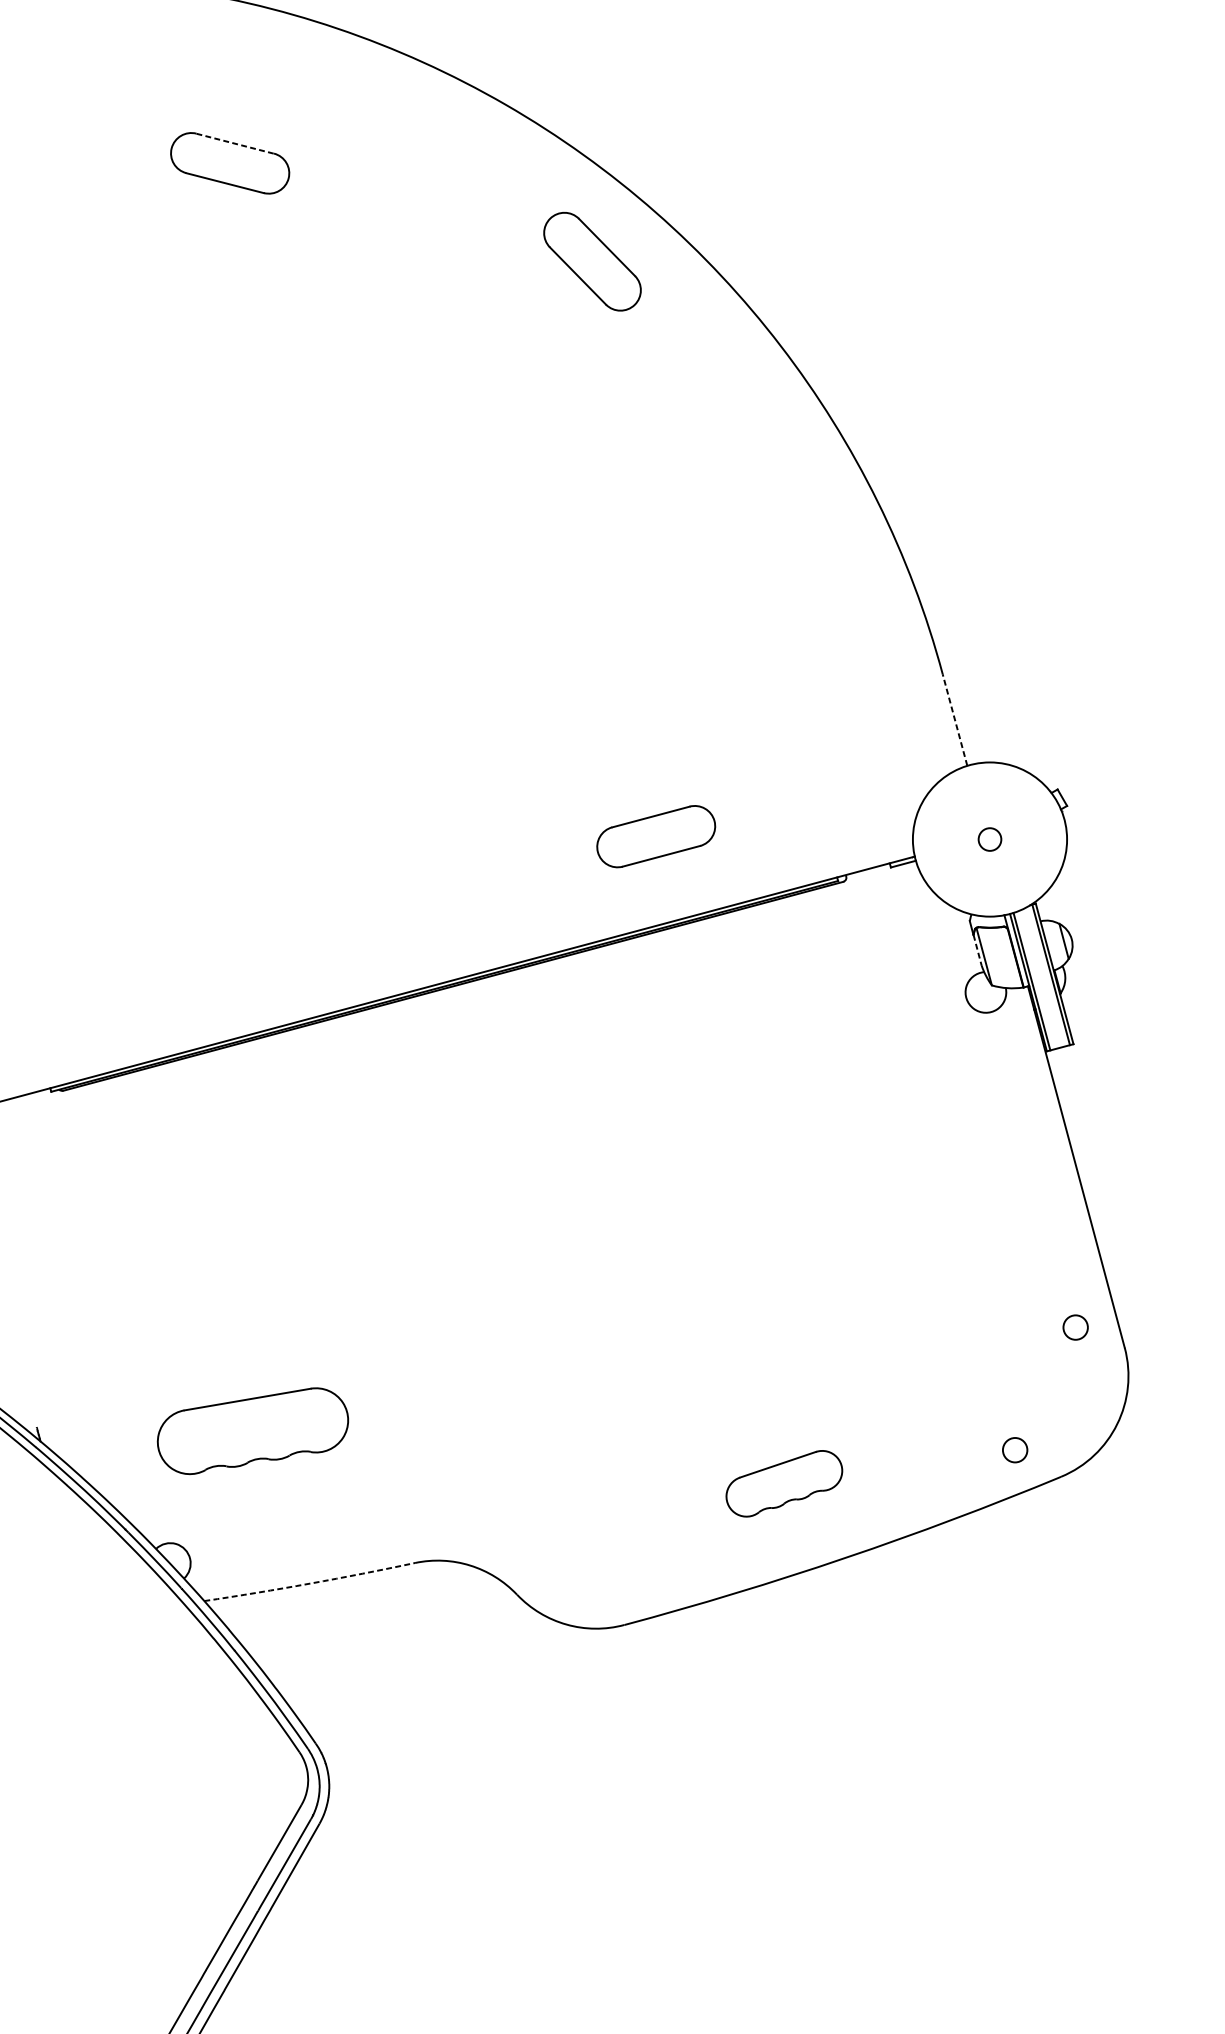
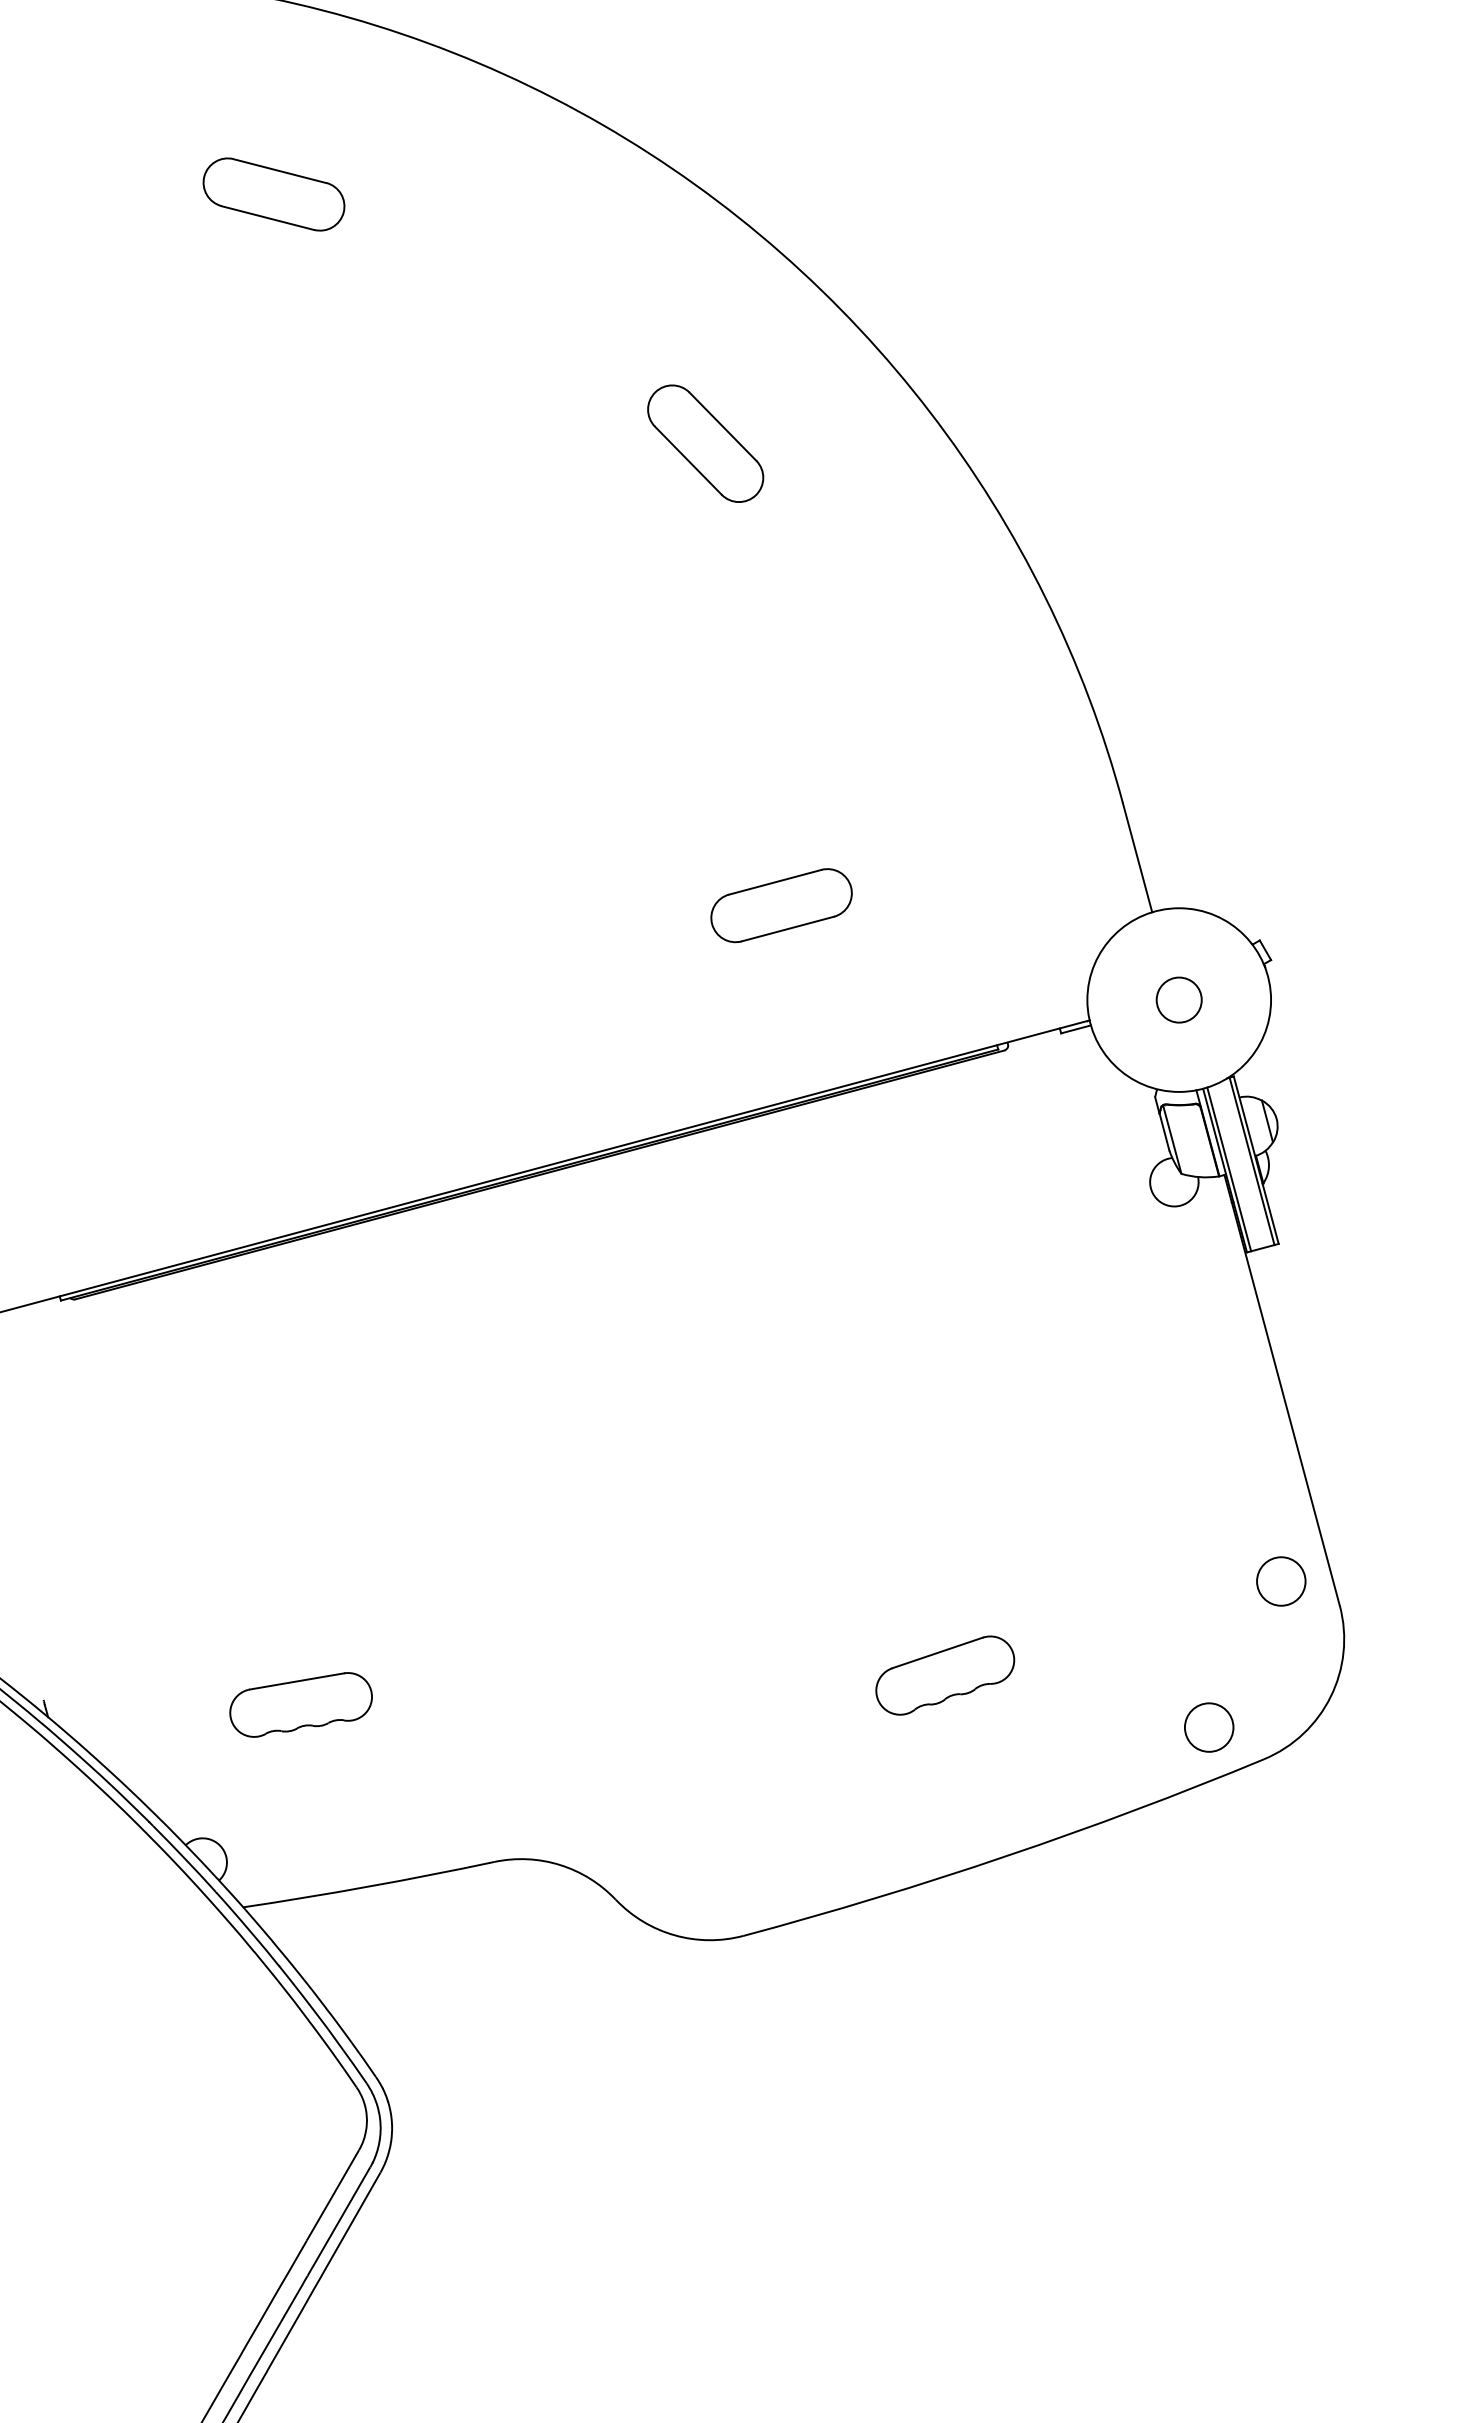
line: (235, 144) -> (280, 171), dashed -> solid
part: (592, 261) -> (705, 443), moved
line: (954, 719) -> (1137, 857), dashed -> solid
part: (656, 836) -> (781, 905), moved
circle: (989, 839) -> (1178, 999), size x1.67
line: (977, 950) -> (1164, 1132), dashed -> solid
circle: (1075, 1327) -> (1281, 1581), size x1.67
part: (252, 1430) -> (300, 1704), size x0.62
circle: (1014, 1450) -> (1208, 1727), size x1.67
part: (784, 1483) -> (945, 1675), moved
arc: (310, 1583) -> (369, 1886), dashed -> solid

